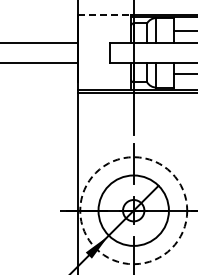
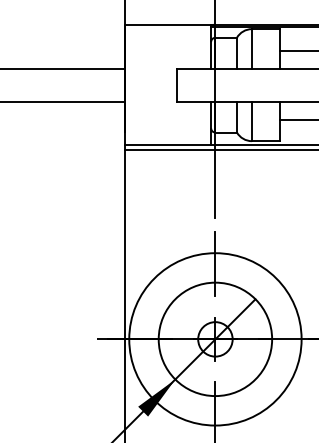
line: (104, 15) -> (168, 25), dashed -> solid
circle: (133, 210) -> (215, 339), dashed -> solid

